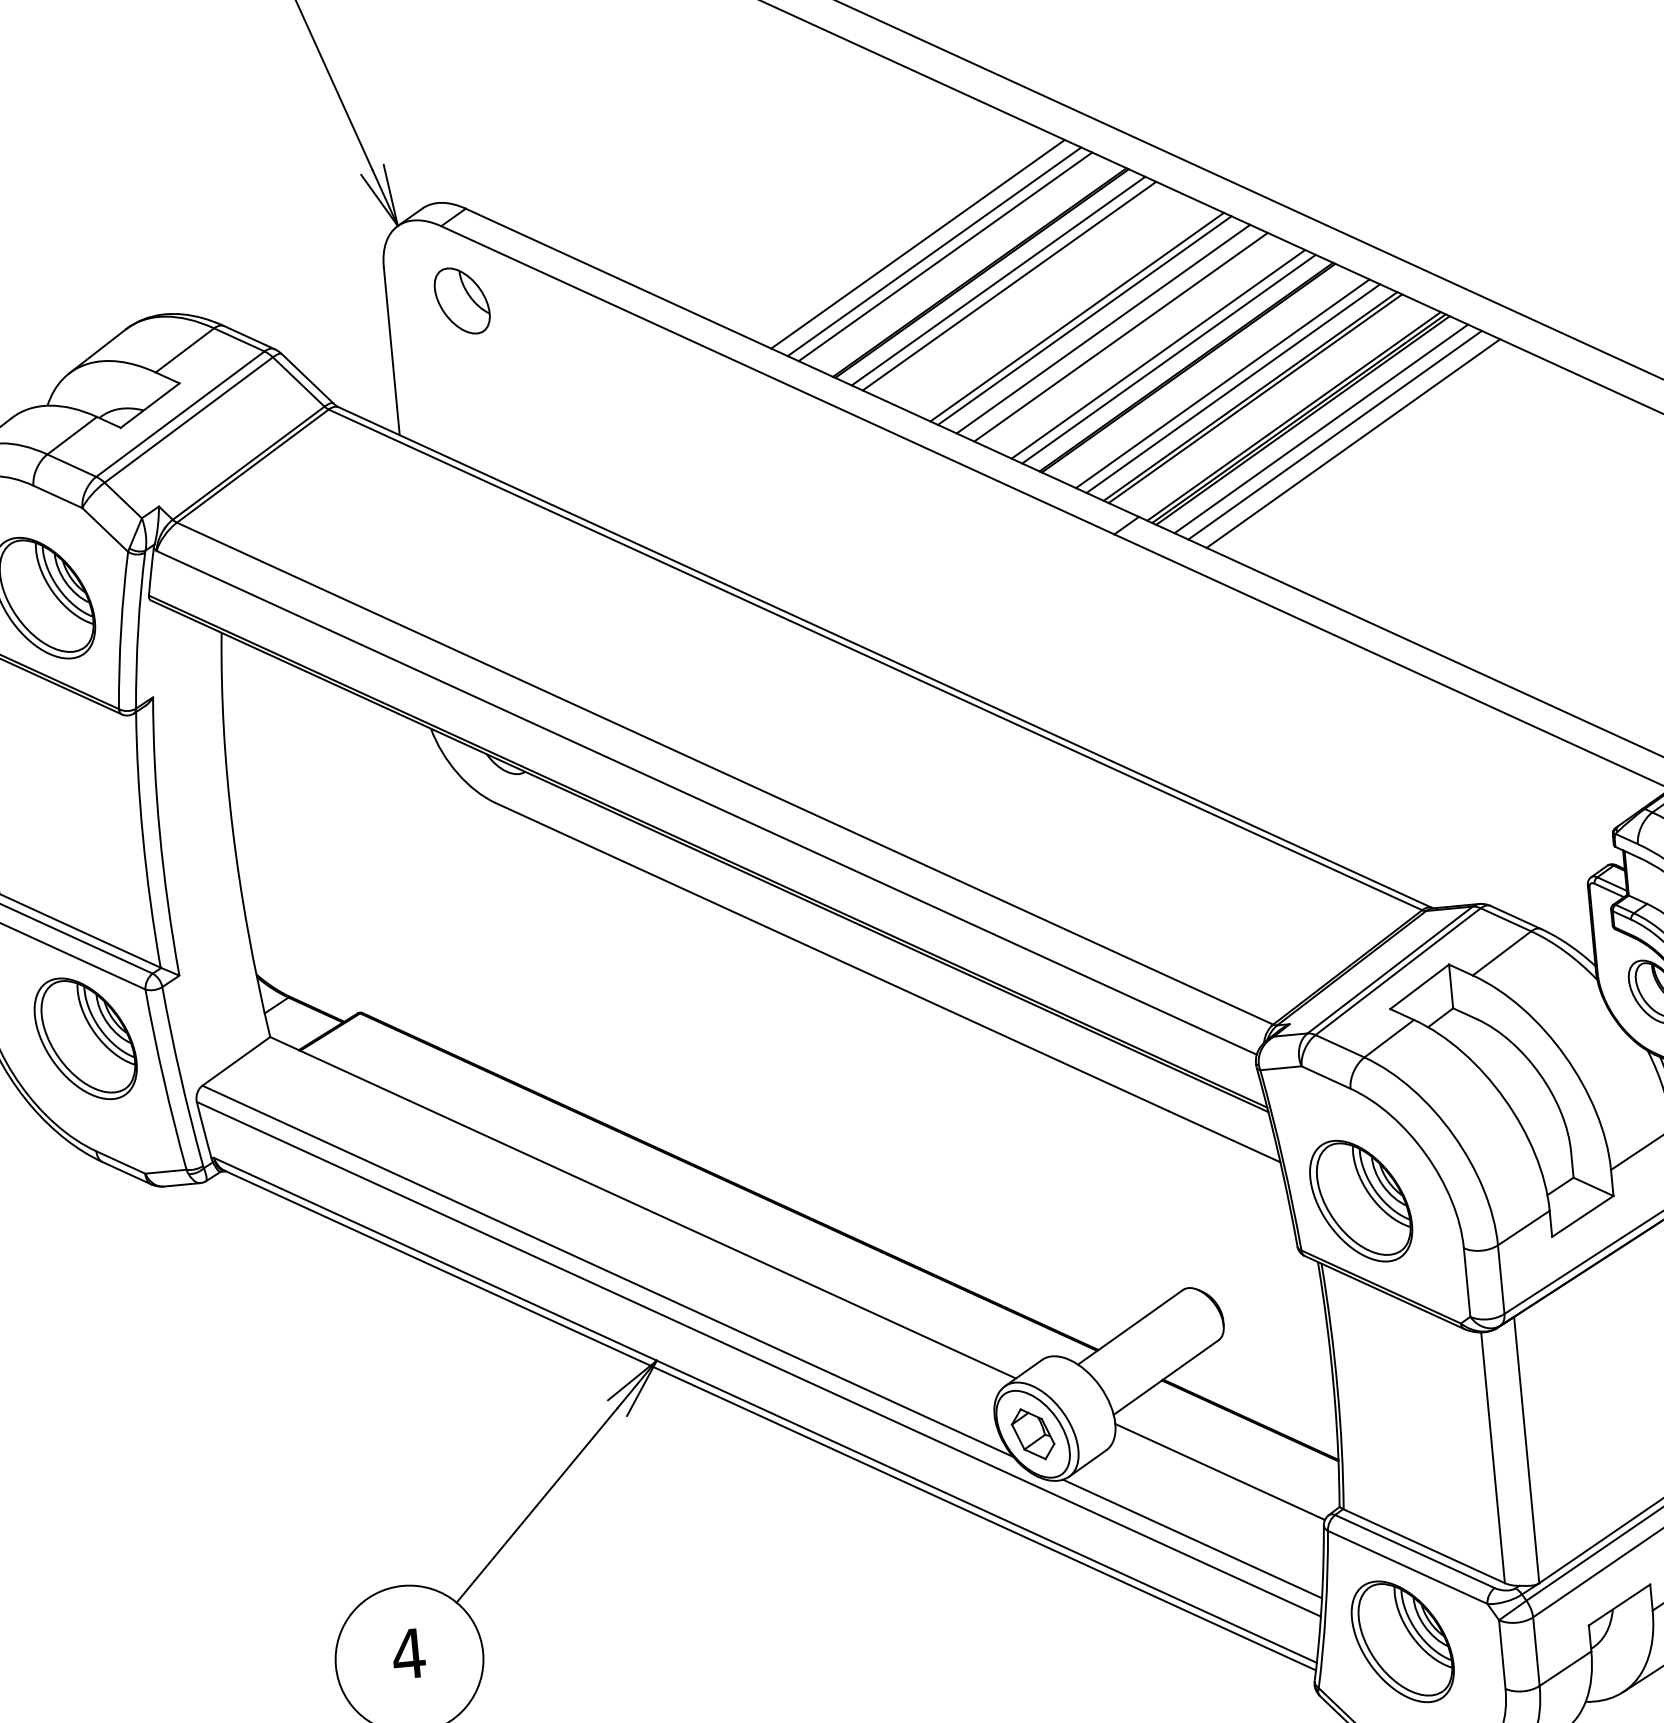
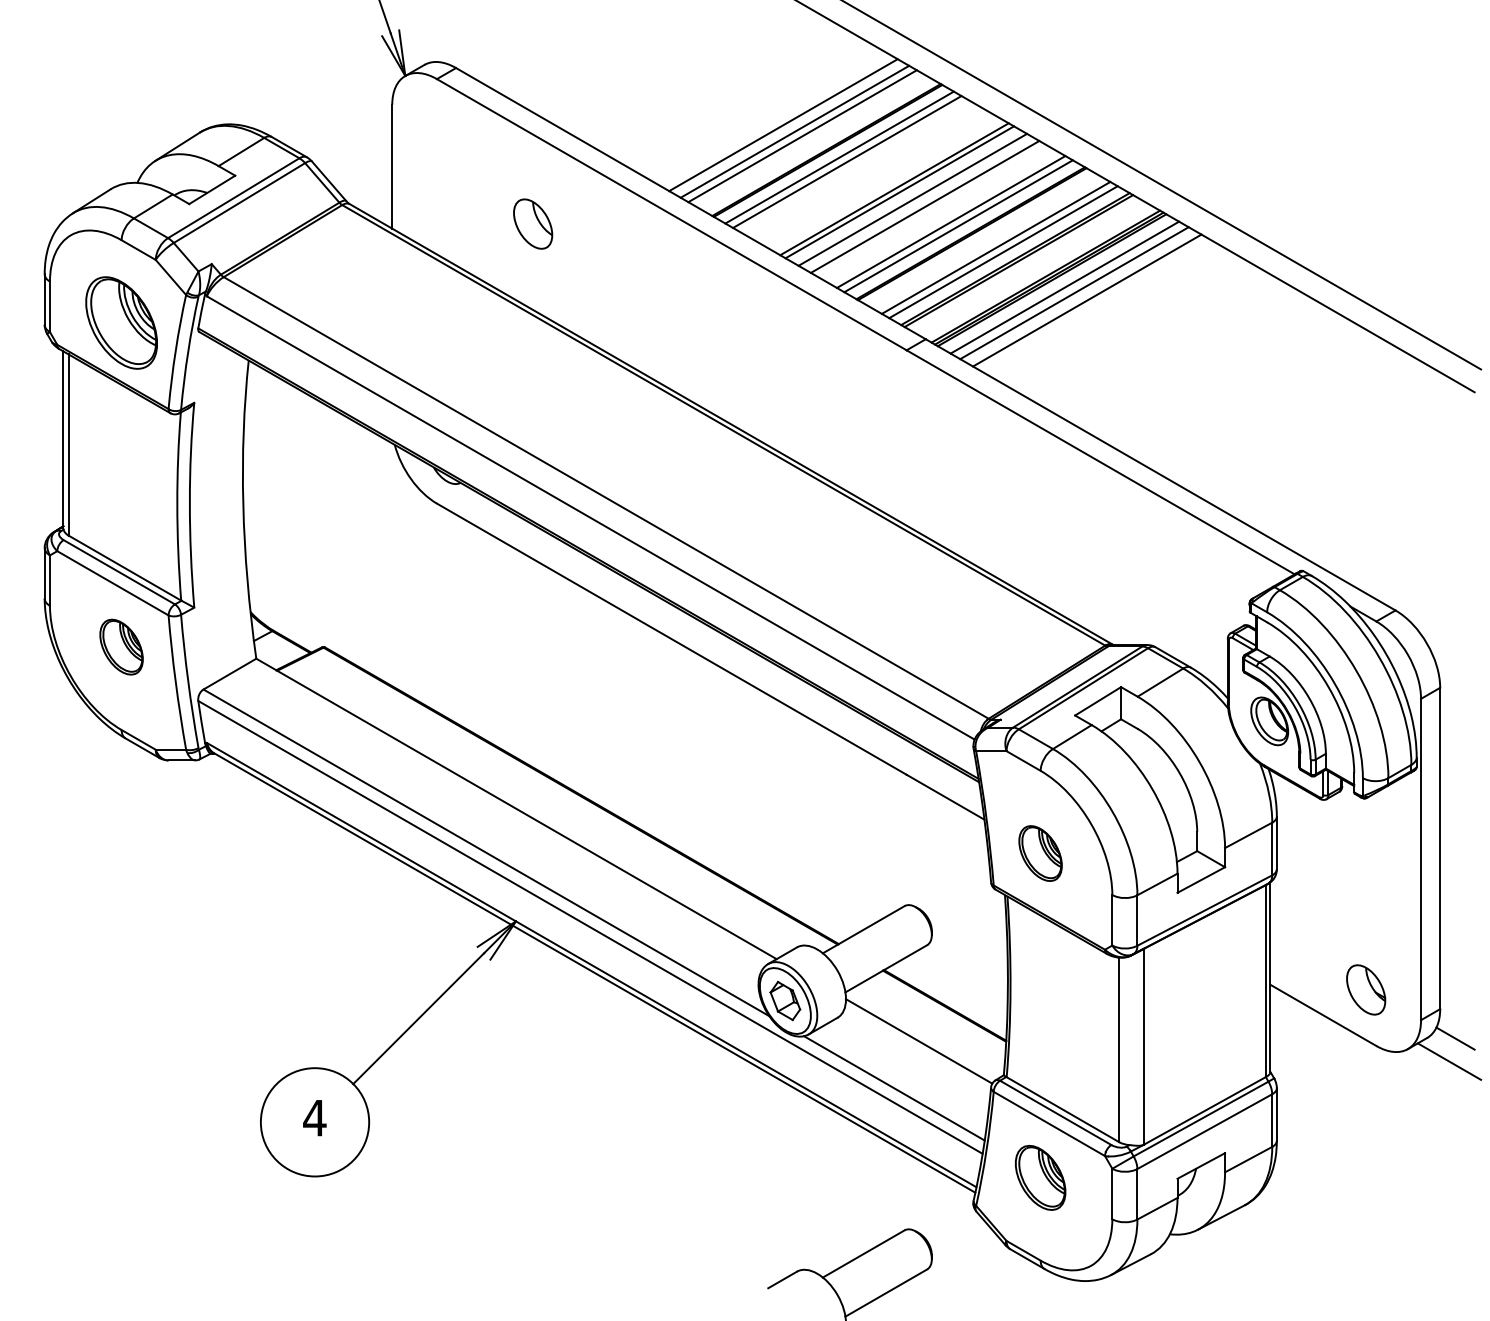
part: (462, 300) -> (533, 223), moved
part: (85, 1037) -> (121, 646), size x0.6
part: (1360, 1201) -> (1040, 853), size x0.6
part: (1402, 1641) -> (1040, 1177), size x0.7

